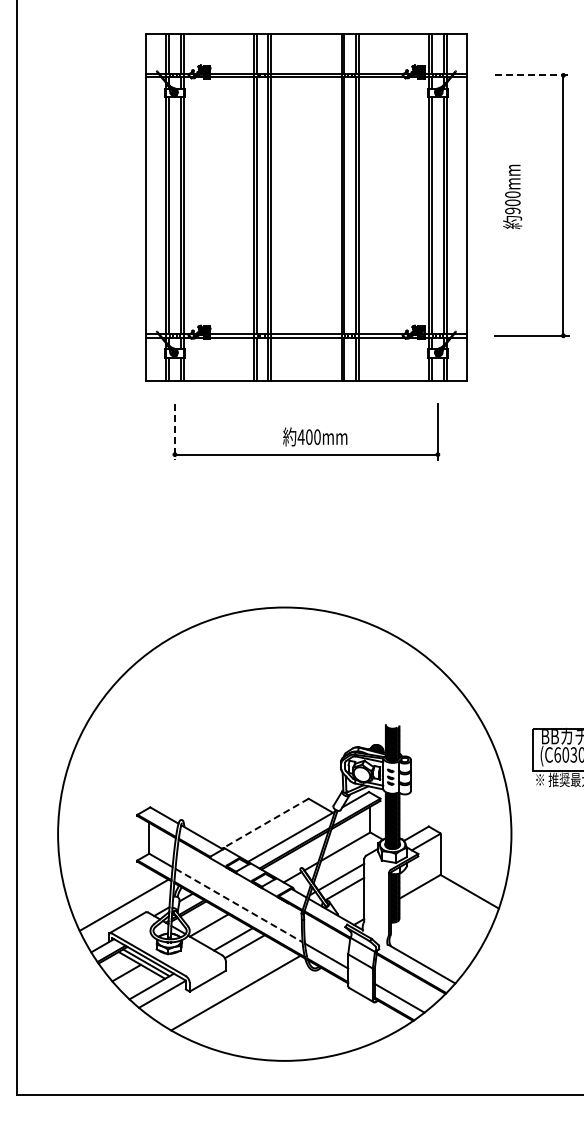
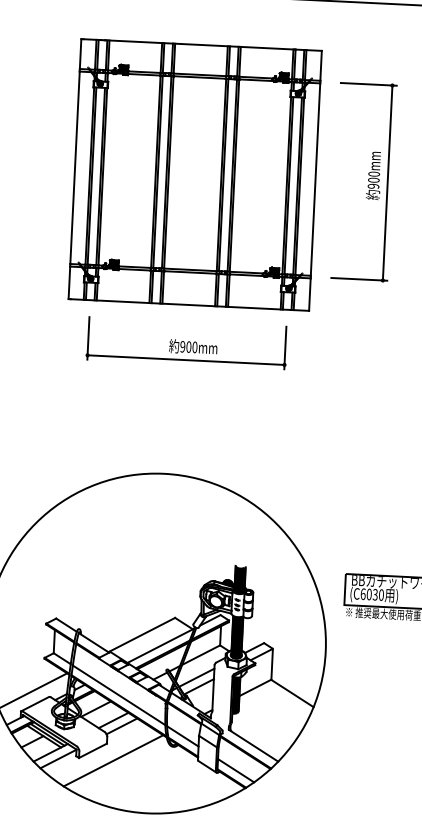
line: (532, 75) -> (369, 84), dashed -> solid
text: (512, 196) -> (373, 175), moved
line: (174, 432) -> (88, 338), dashed -> solid
text: (300, 436) -> (182, 346), 400mm -> 900mm
line: (264, 824) -> (141, 635), dashed -> solid
line: (239, 905) -> (119, 695), dashed -> solid

